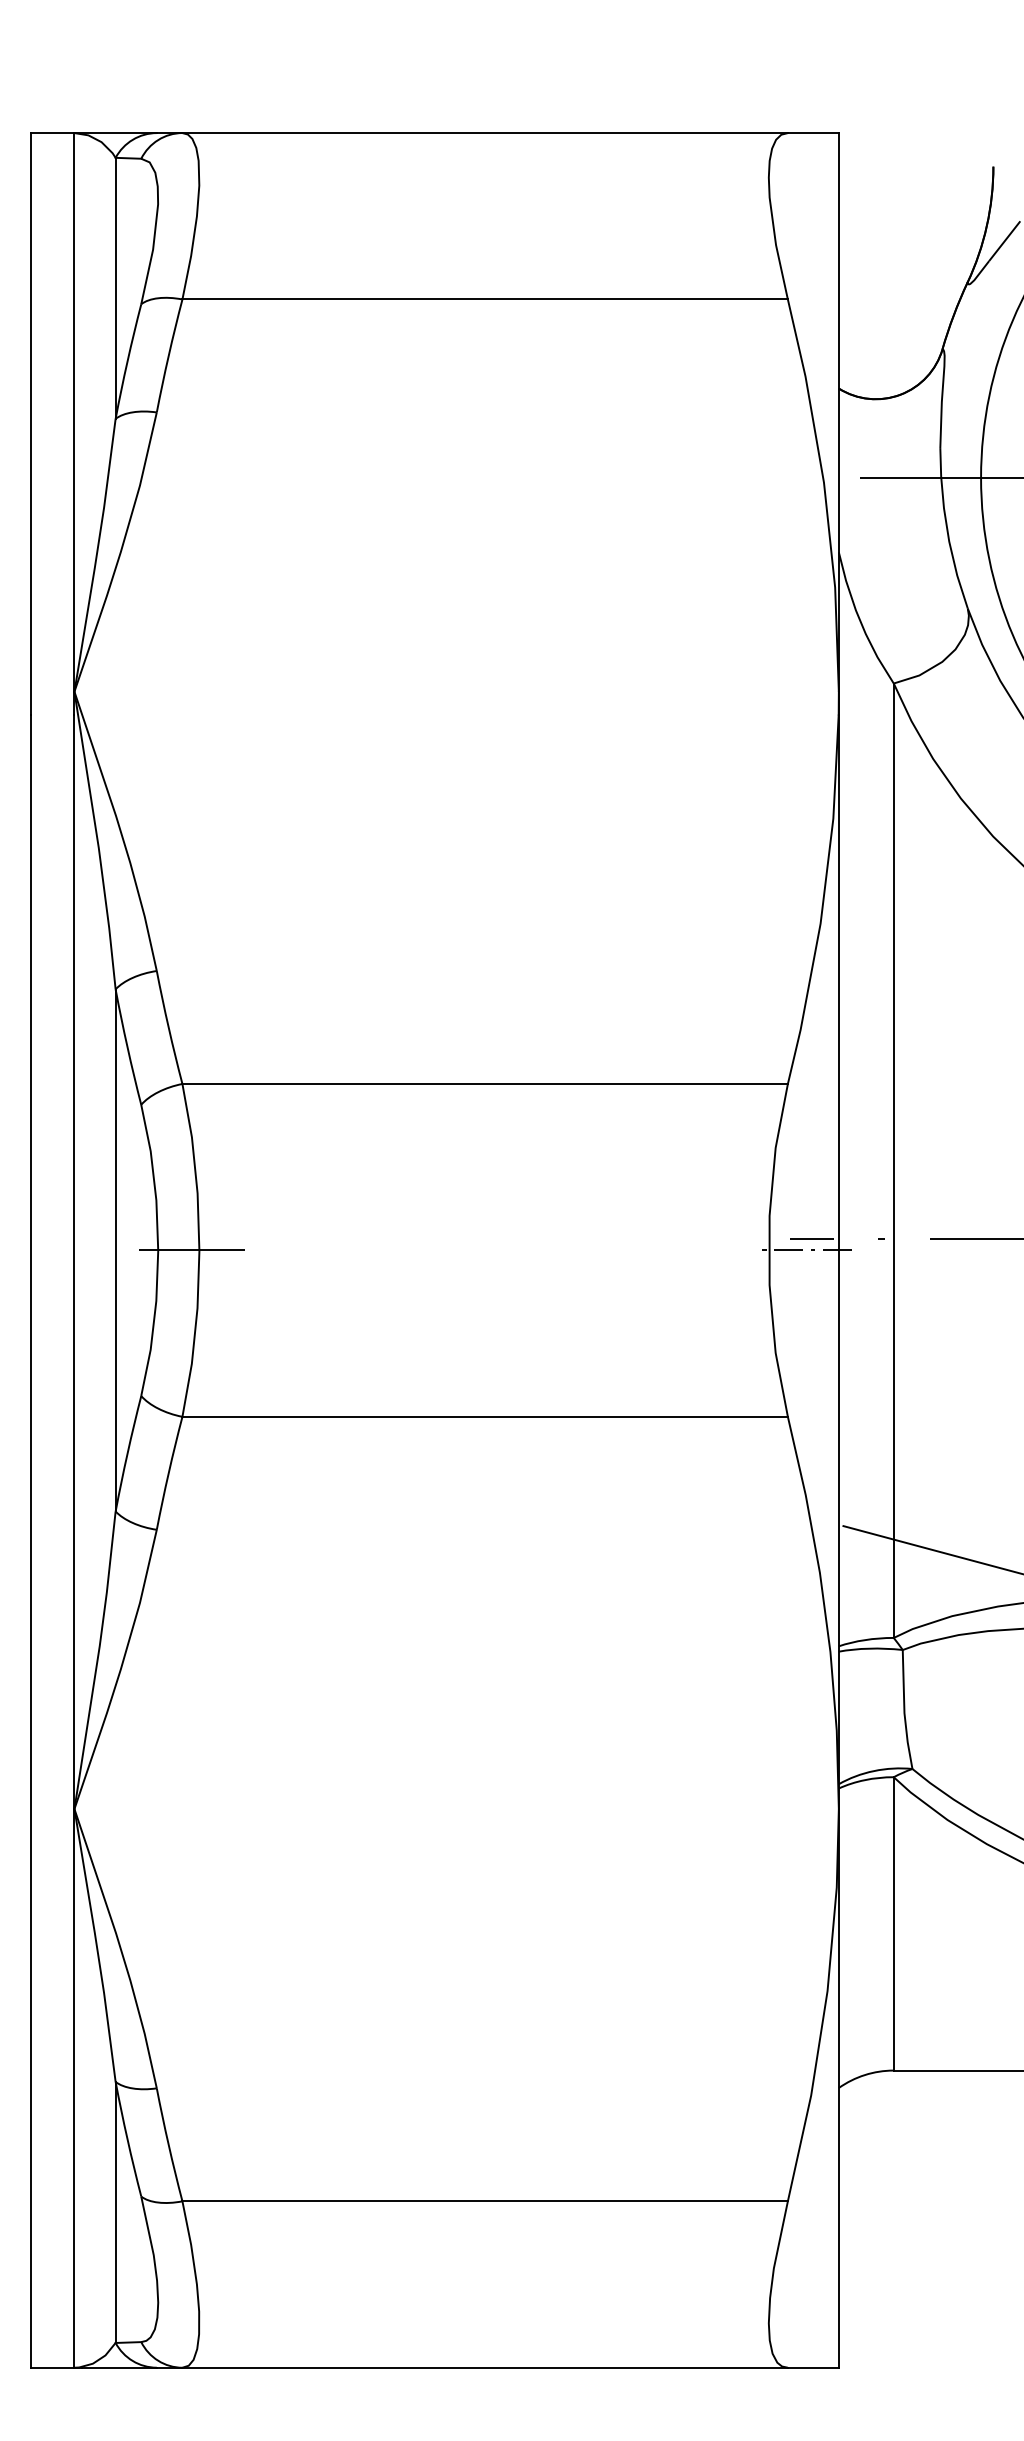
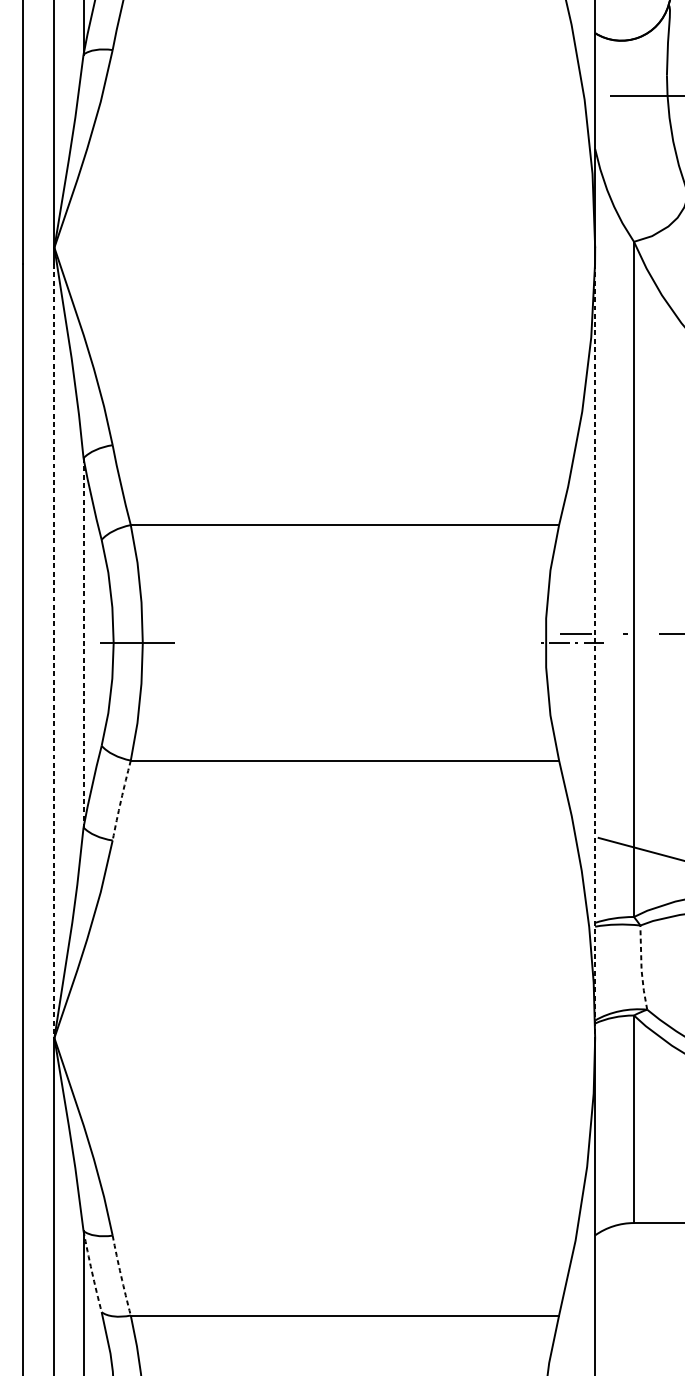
line: (115, 1250) -> (83, 642), solid -> dashed
line: (74, 1262) -> (54, 651), solid -> dashed
line: (838, 1262) -> (594, 651), solid -> dashed
arc: (168, 1473) -> (120, 800), solid -> dashed
line: (904, 1711) -> (641, 969), solid -> dashed
arc: (127, 2139) -> (91, 1271), solid -> dashed
arc: (168, 2145) -> (120, 1276), solid -> dashed

